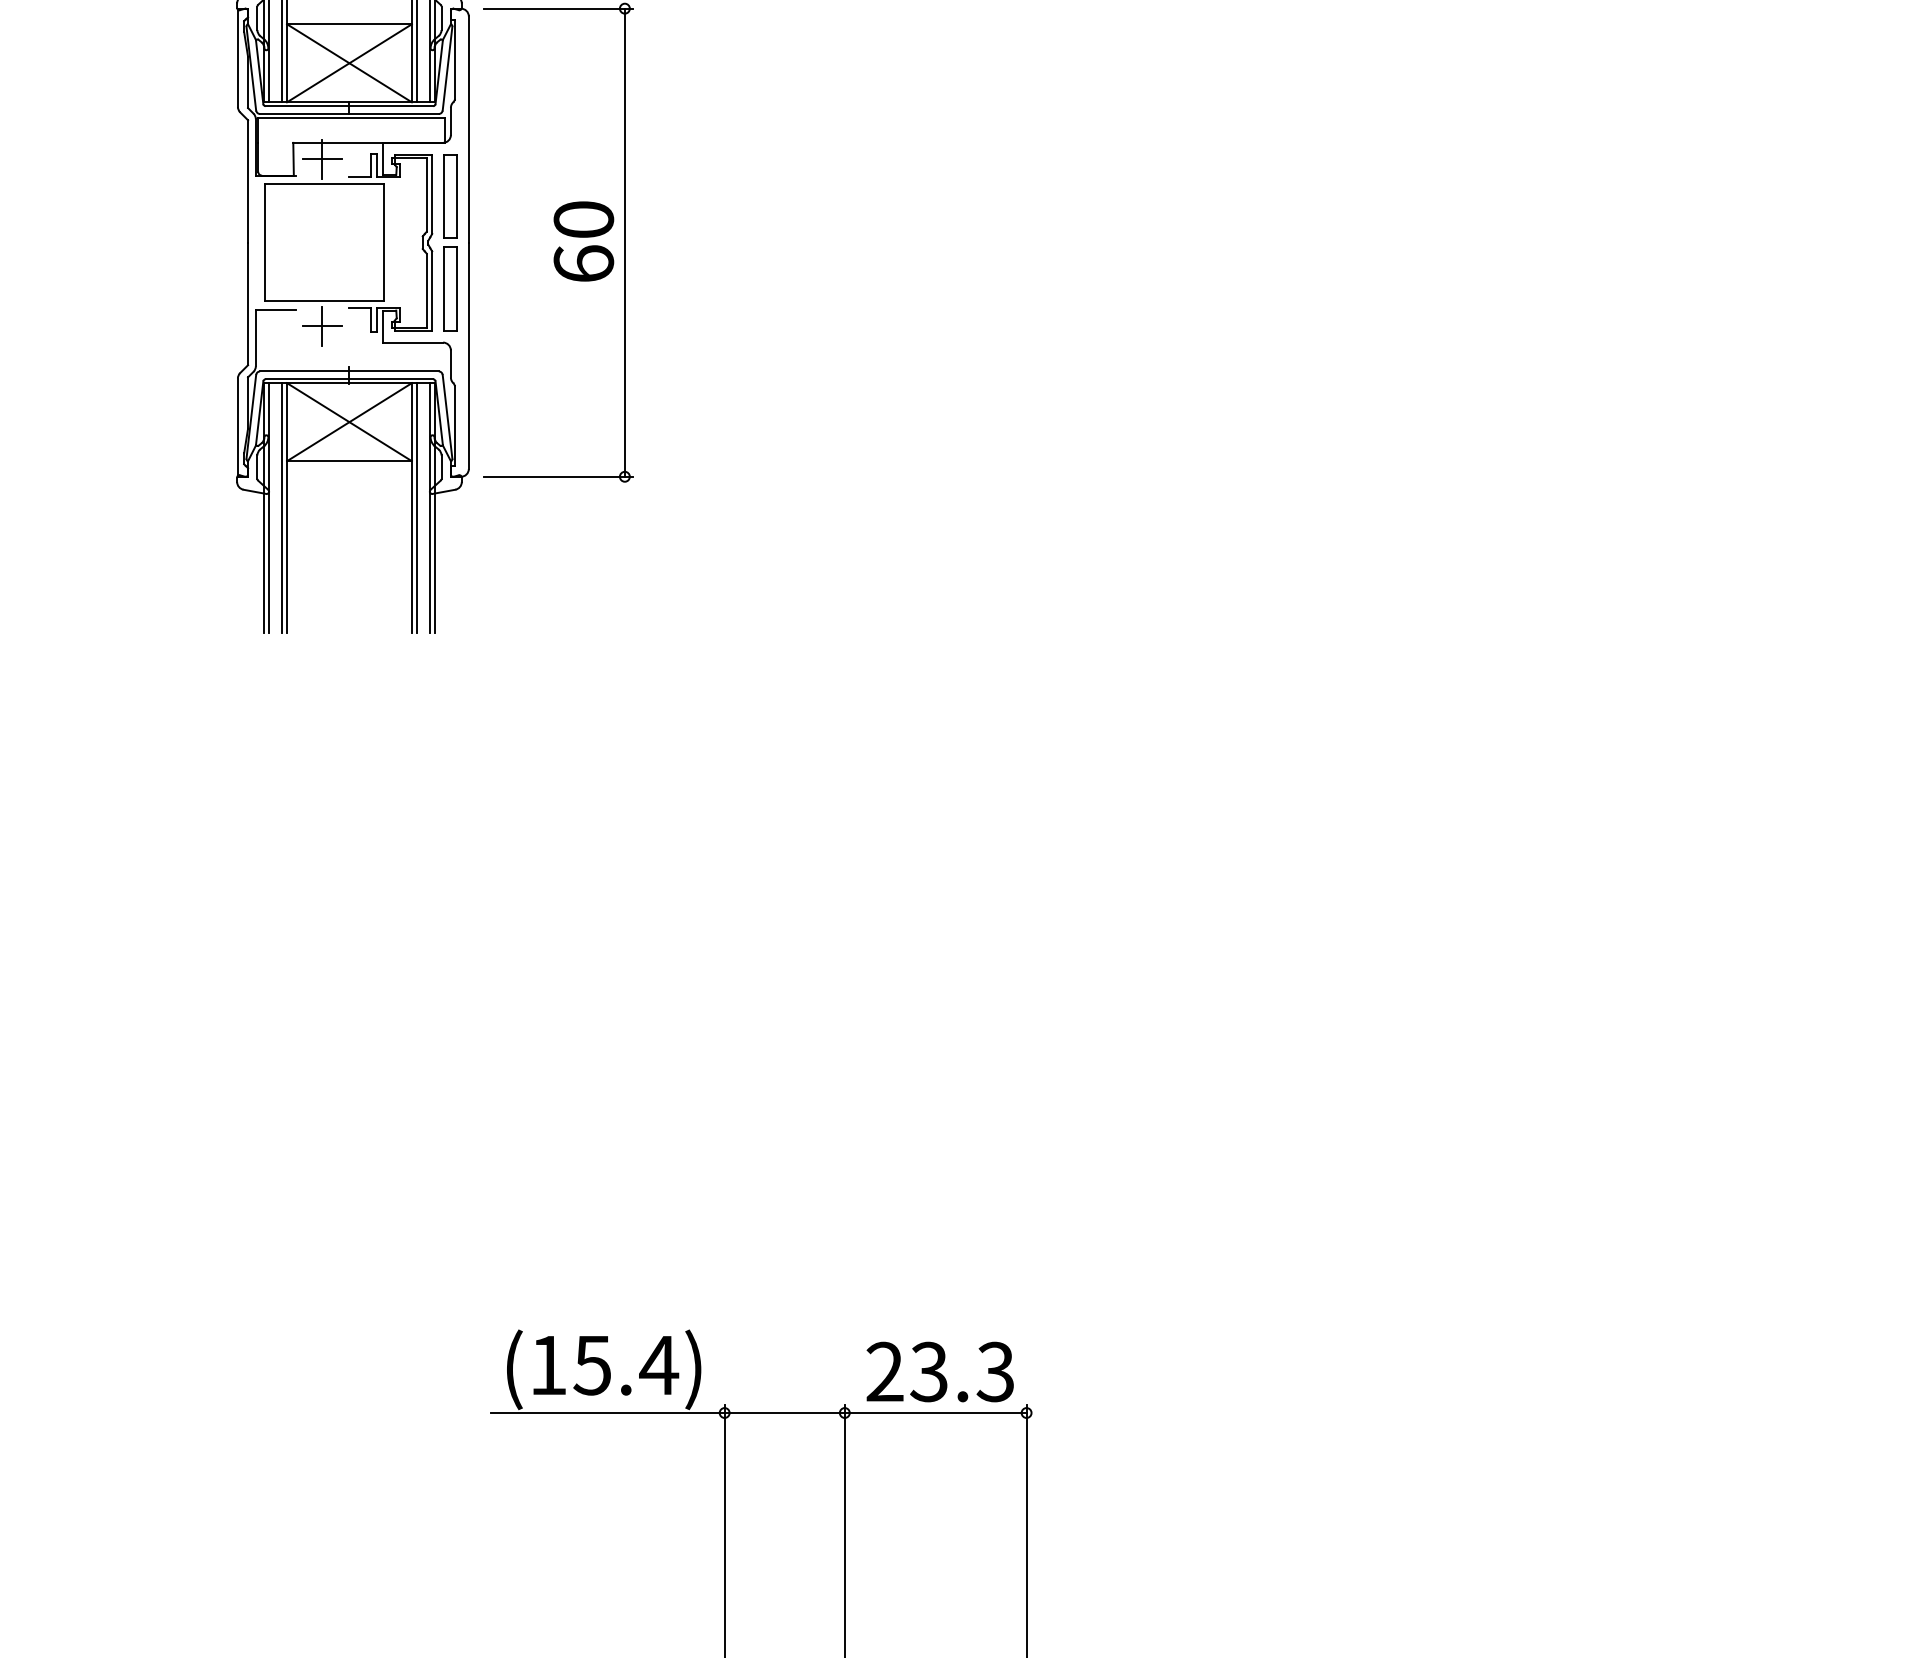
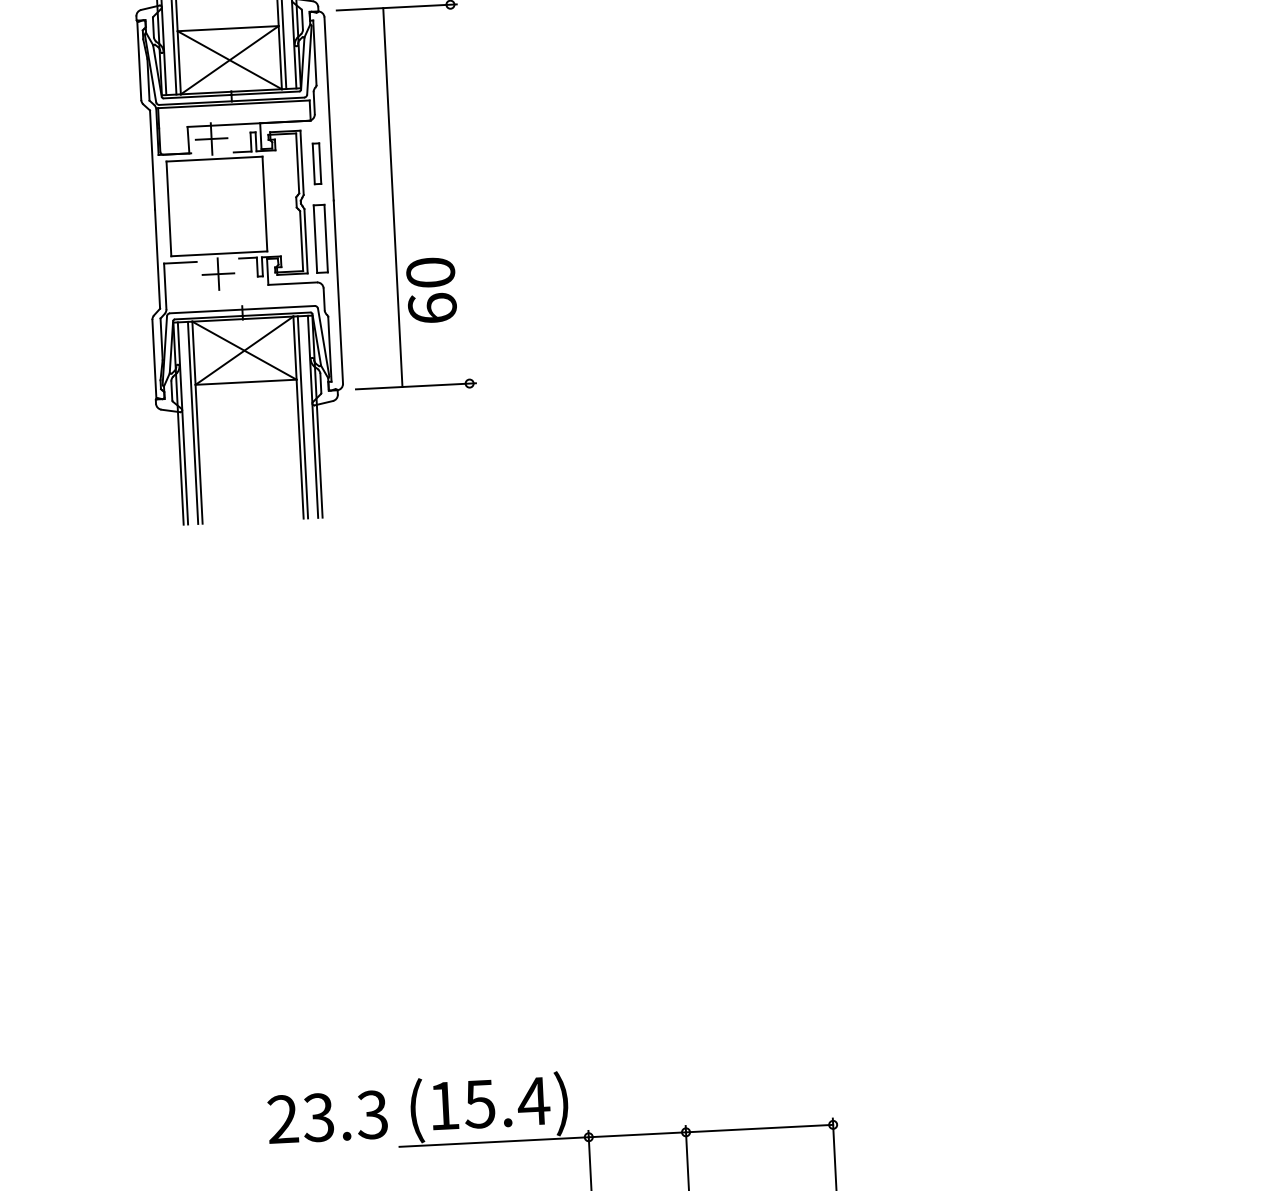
part: (450, 196) -> (317, 163), size x0.6
text: (583, 241) -> (431, 290), moved
line: (624, 242) -> (392, 197), moved
text: (939, 1371) -> (327, 1116), moved

